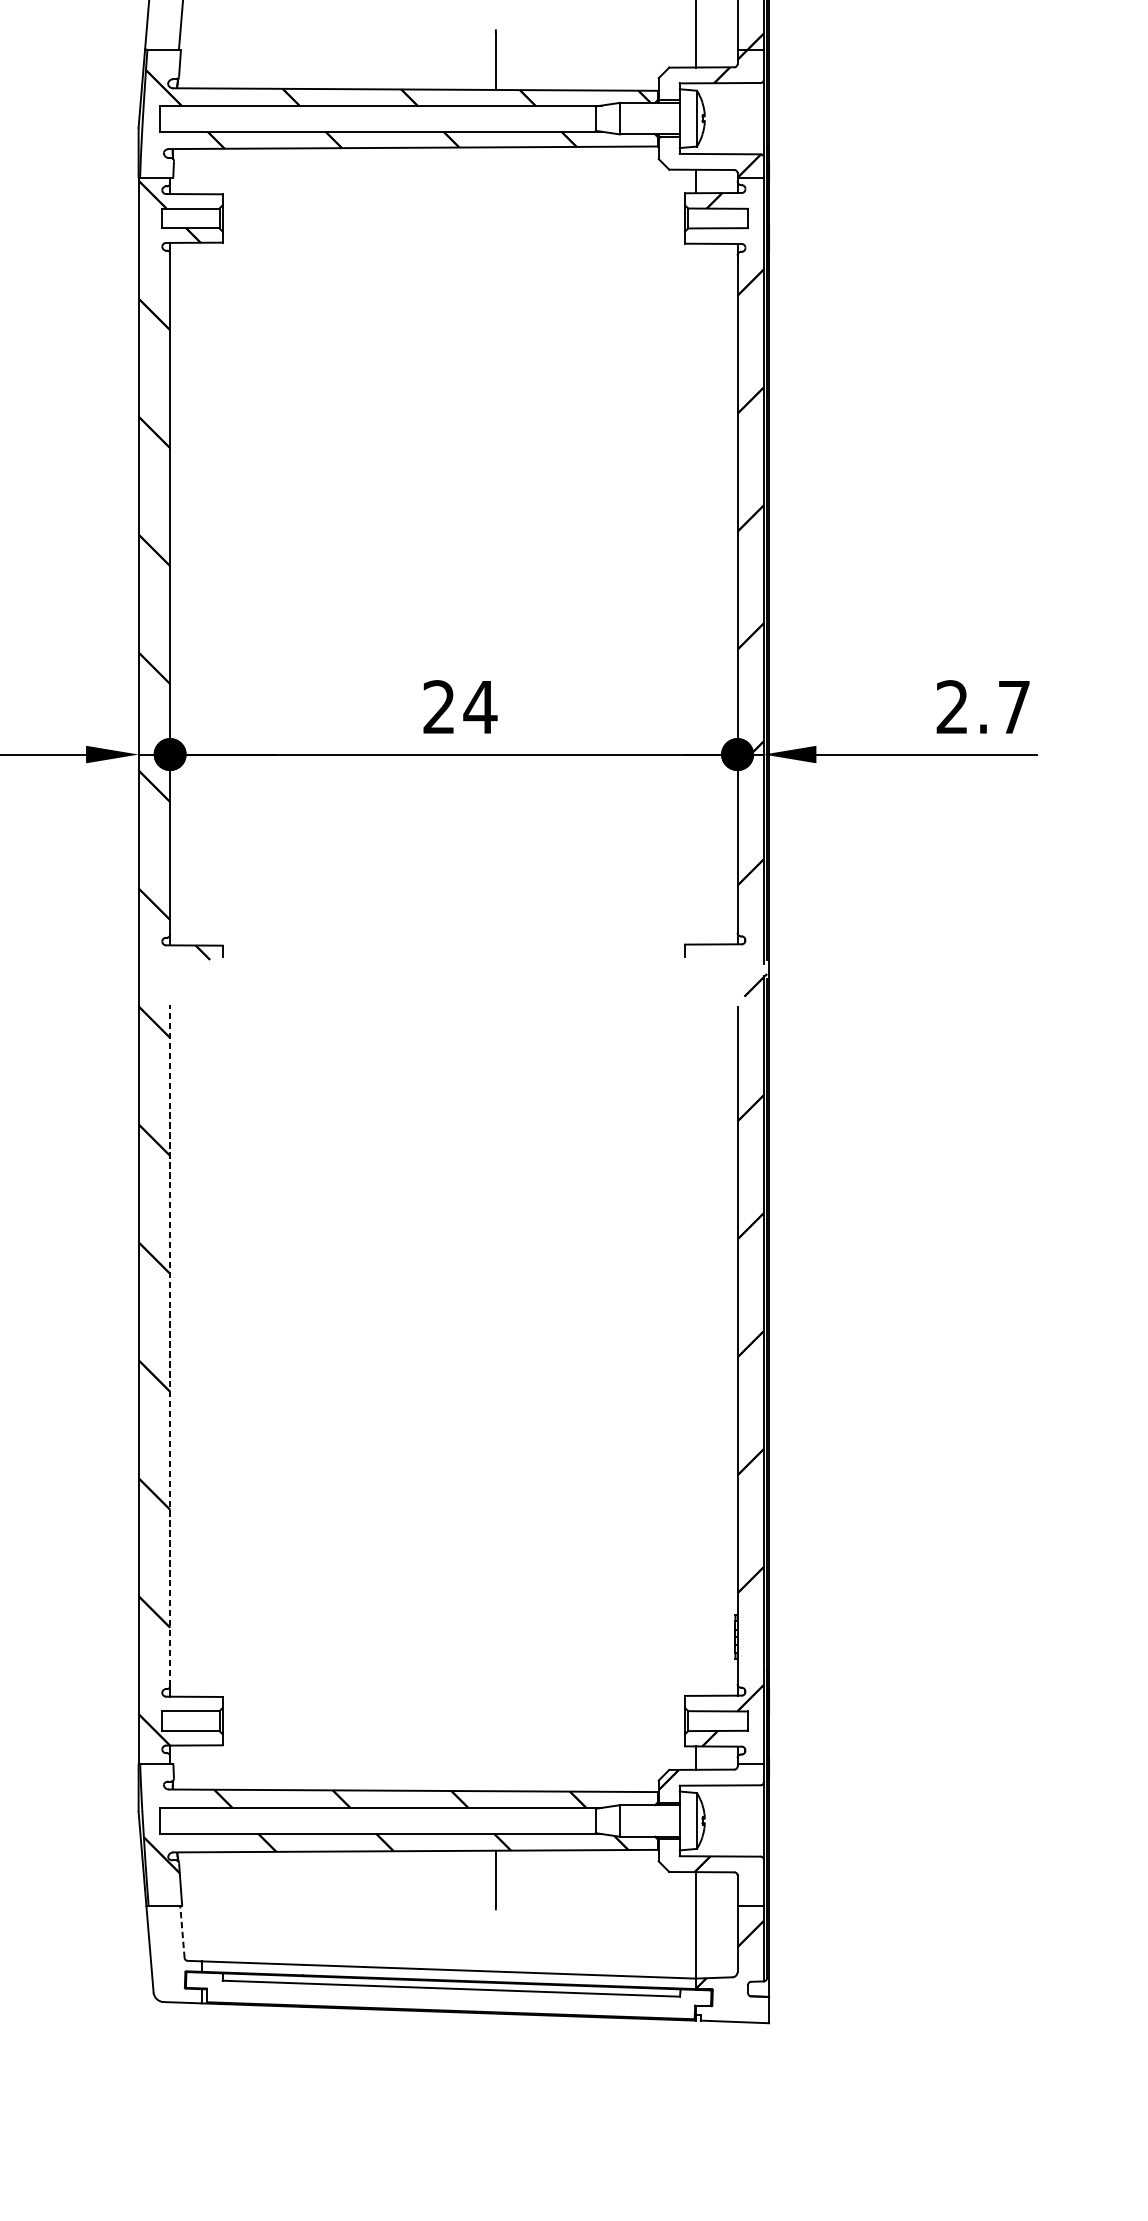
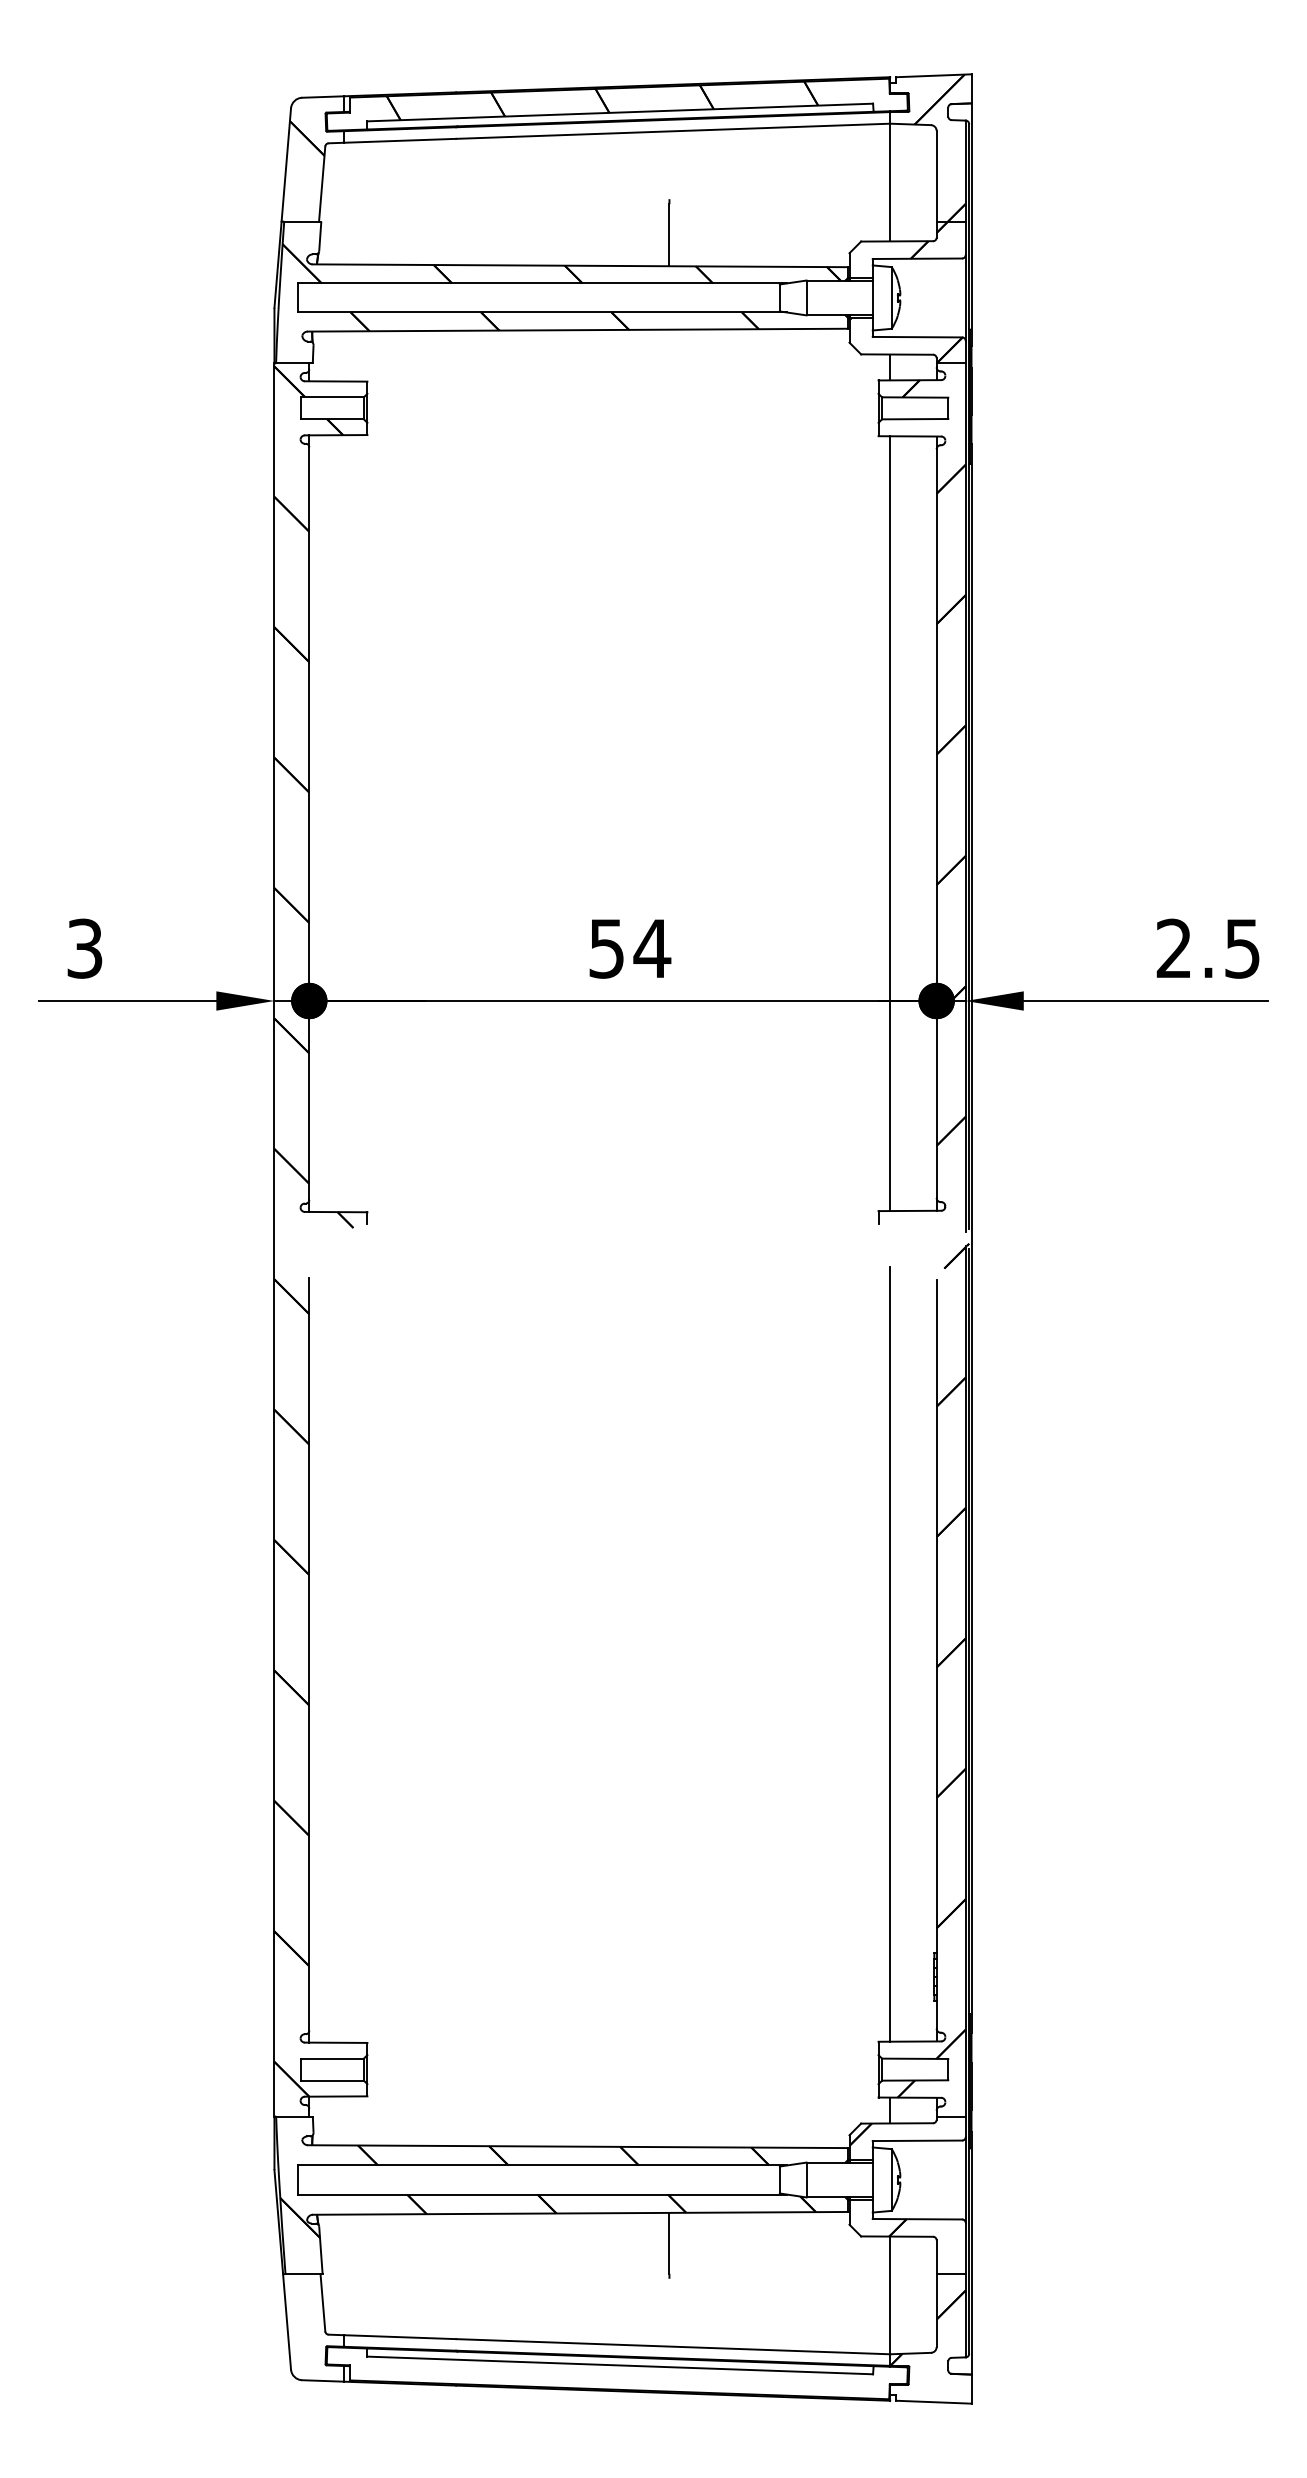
line: (695, 594) -> (890, 823), added
text: (438, 707) -> (606, 948), 24 -> 54
text: (1014, 707) -> (1242, 948), 2.7 -> 2.5
line: (170, 1344) -> (309, 1653), dashed -> solid
line: (695, 1344) -> (890, 1653), added
line: (182, 1931) -> (322, 2302), dashed -> solid

